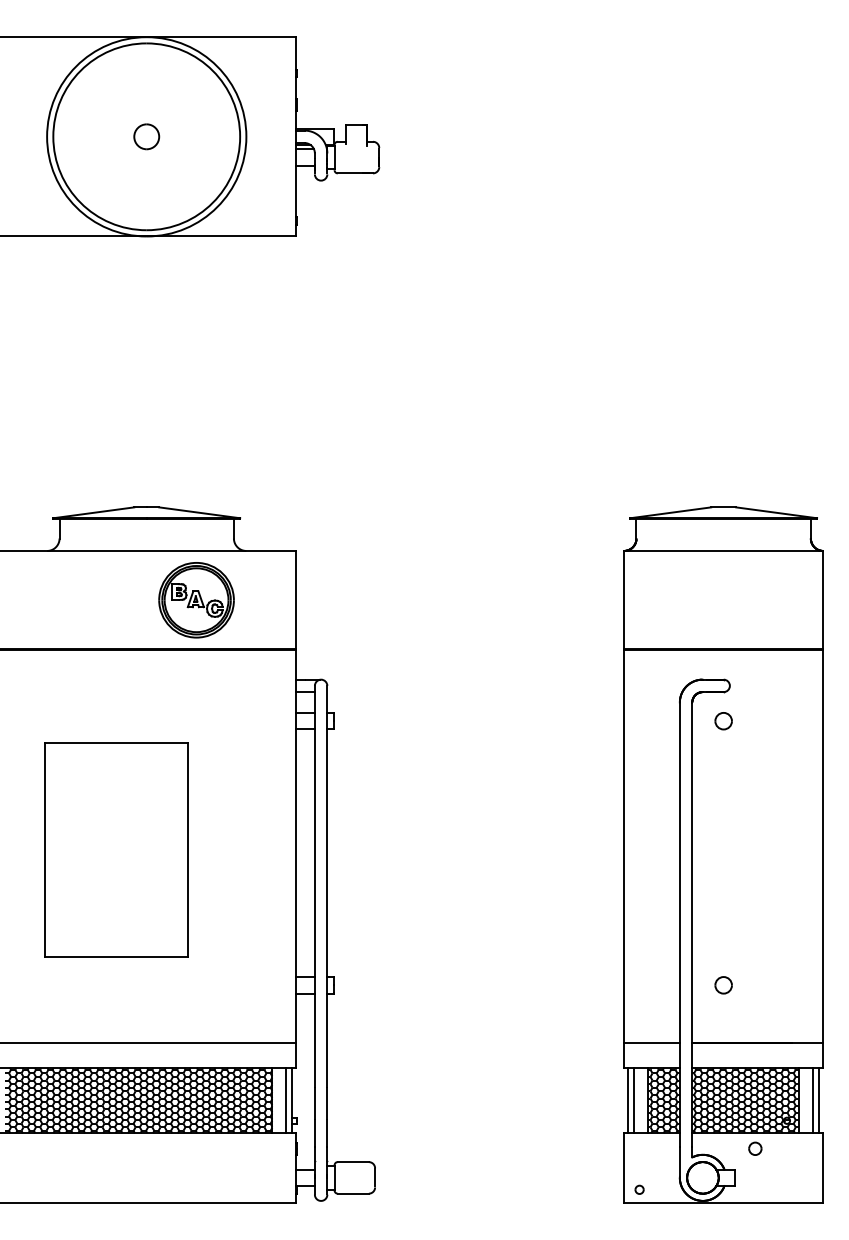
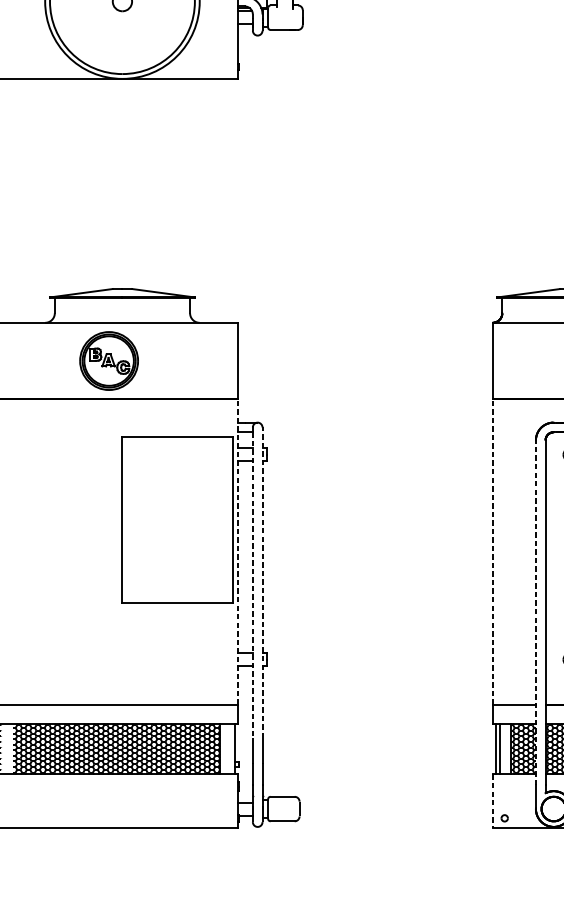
part: (196, 600) -> (109, 361), moved
line: (296, 846) -> (238, 552), solid -> dashed
line: (624, 846) -> (493, 552), solid -> dashed
part: (116, 849) -> (177, 519), moved
line: (327, 885) -> (262, 582), solid -> dashed
line: (314, 889) -> (252, 585), solid -> dashed
line: (679, 924) -> (535, 612), solid -> dashed
line: (286, 1100) -> (230, 749), removed
line: (624, 1168) -> (493, 801), solid -> dashed

